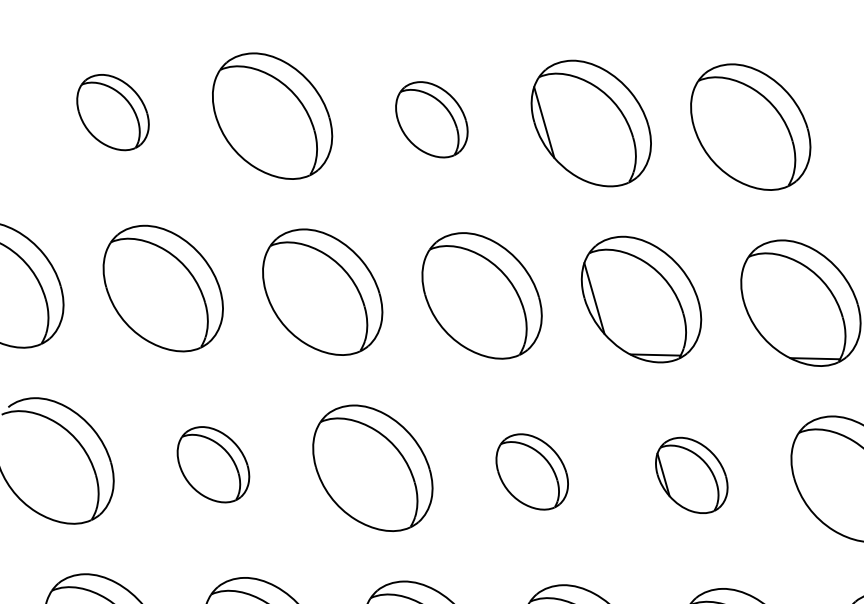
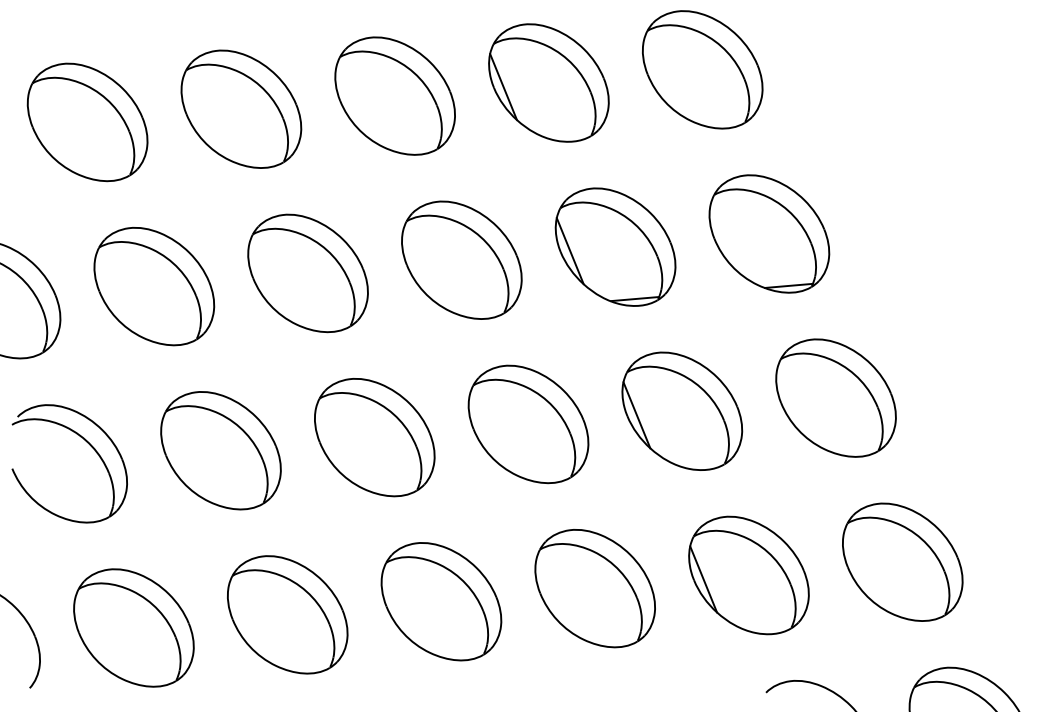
part: (112, 112) -> (87, 122), size x1.67
part: (431, 119) -> (394, 95), size x1.67
part: (212, 464) -> (220, 450), size x1.67
part: (532, 471) -> (528, 424), size x1.67
part: (691, 474) -> (682, 410), size x1.67

